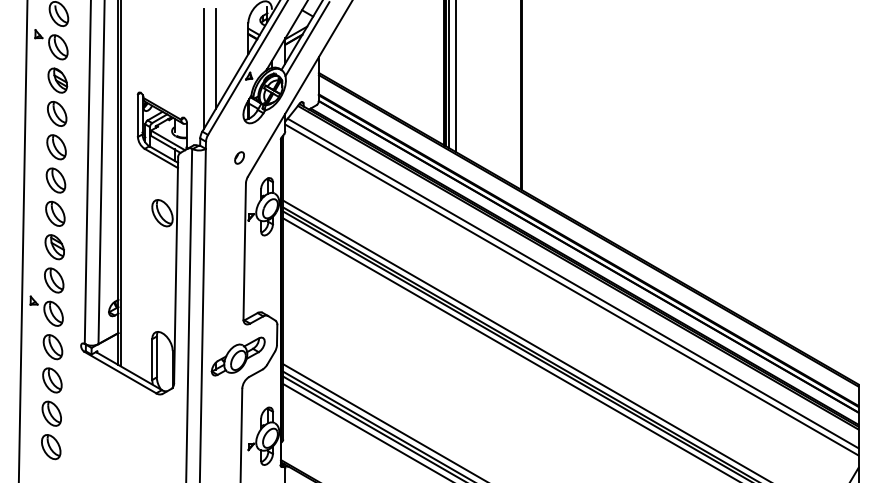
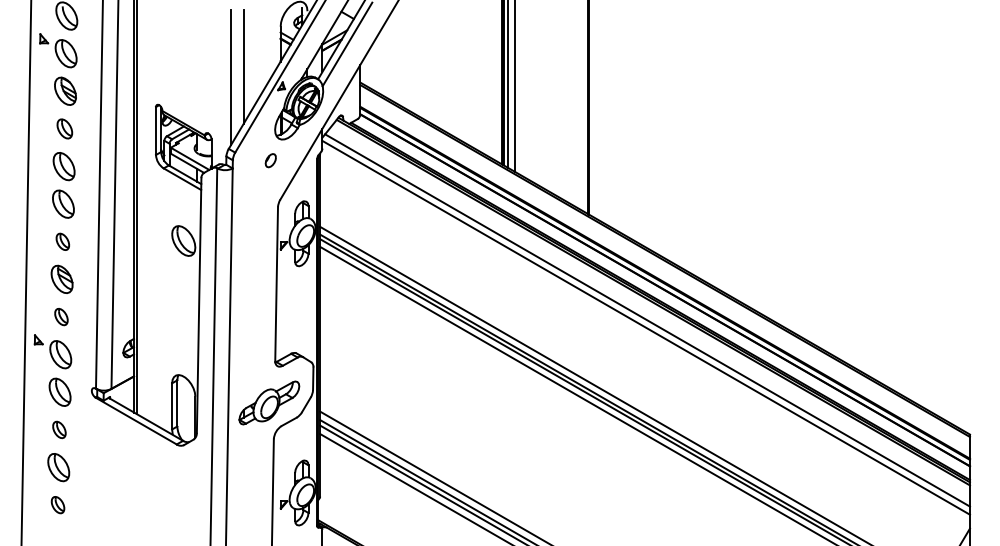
part: (56, 113) -> (64, 128), size x0.7
part: (239, 157) -> (270, 160), moved
part: (55, 213) -> (62, 241), size x0.6
part: (54, 280) -> (61, 316), size x0.6
part: (52, 380) -> (59, 429), size x0.6
part: (50, 446) -> (57, 504), size x0.6

